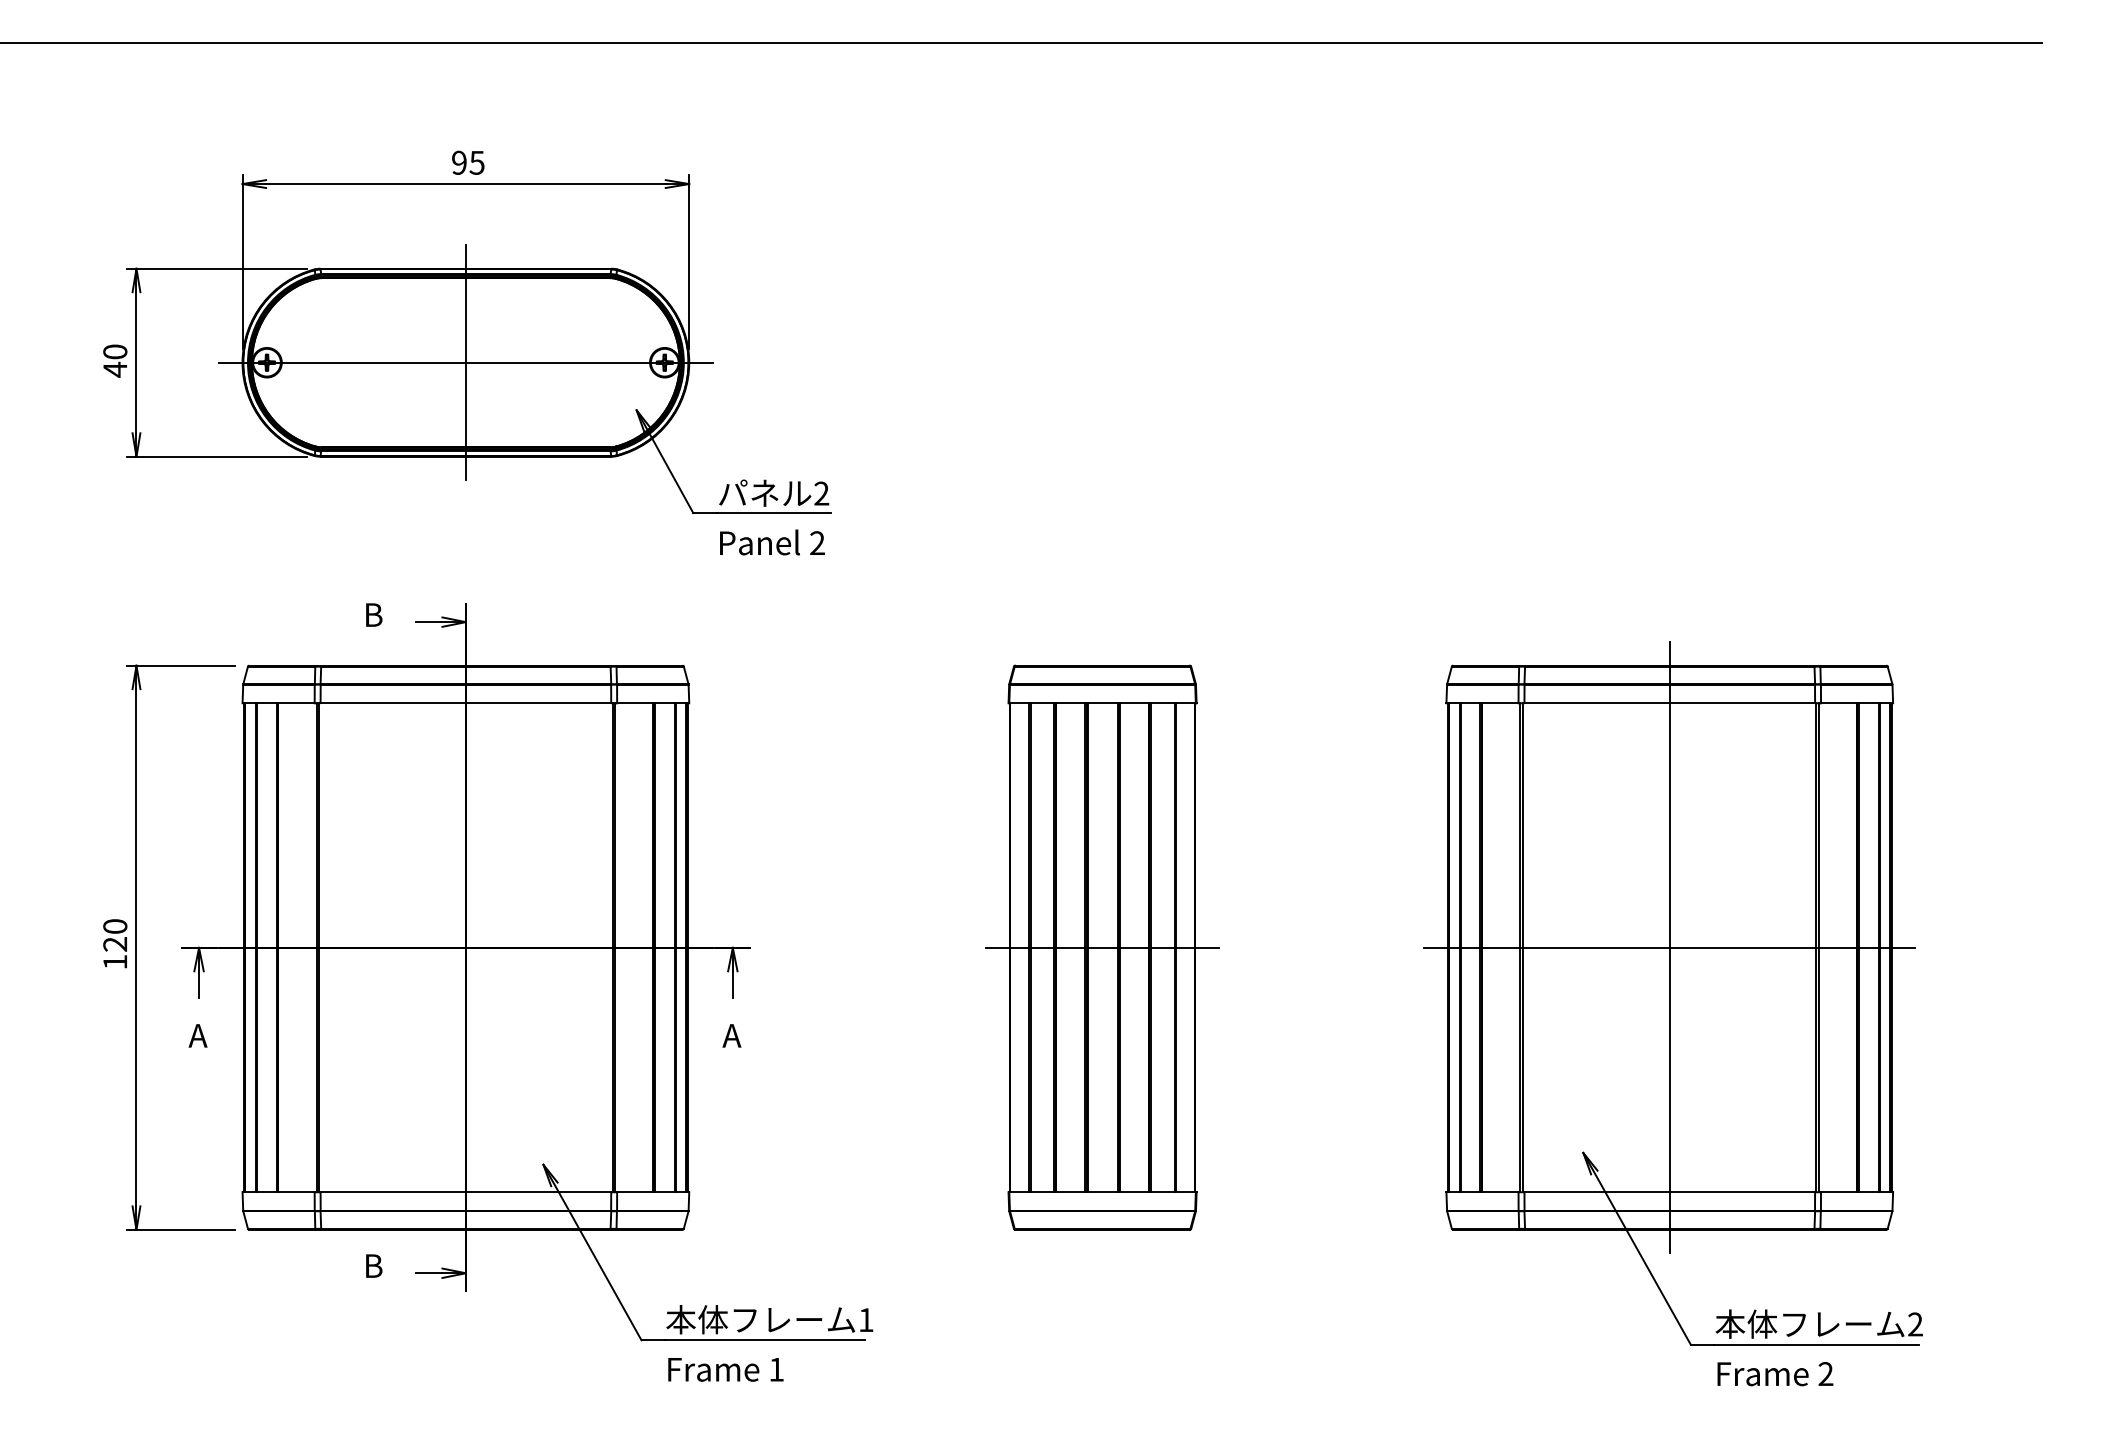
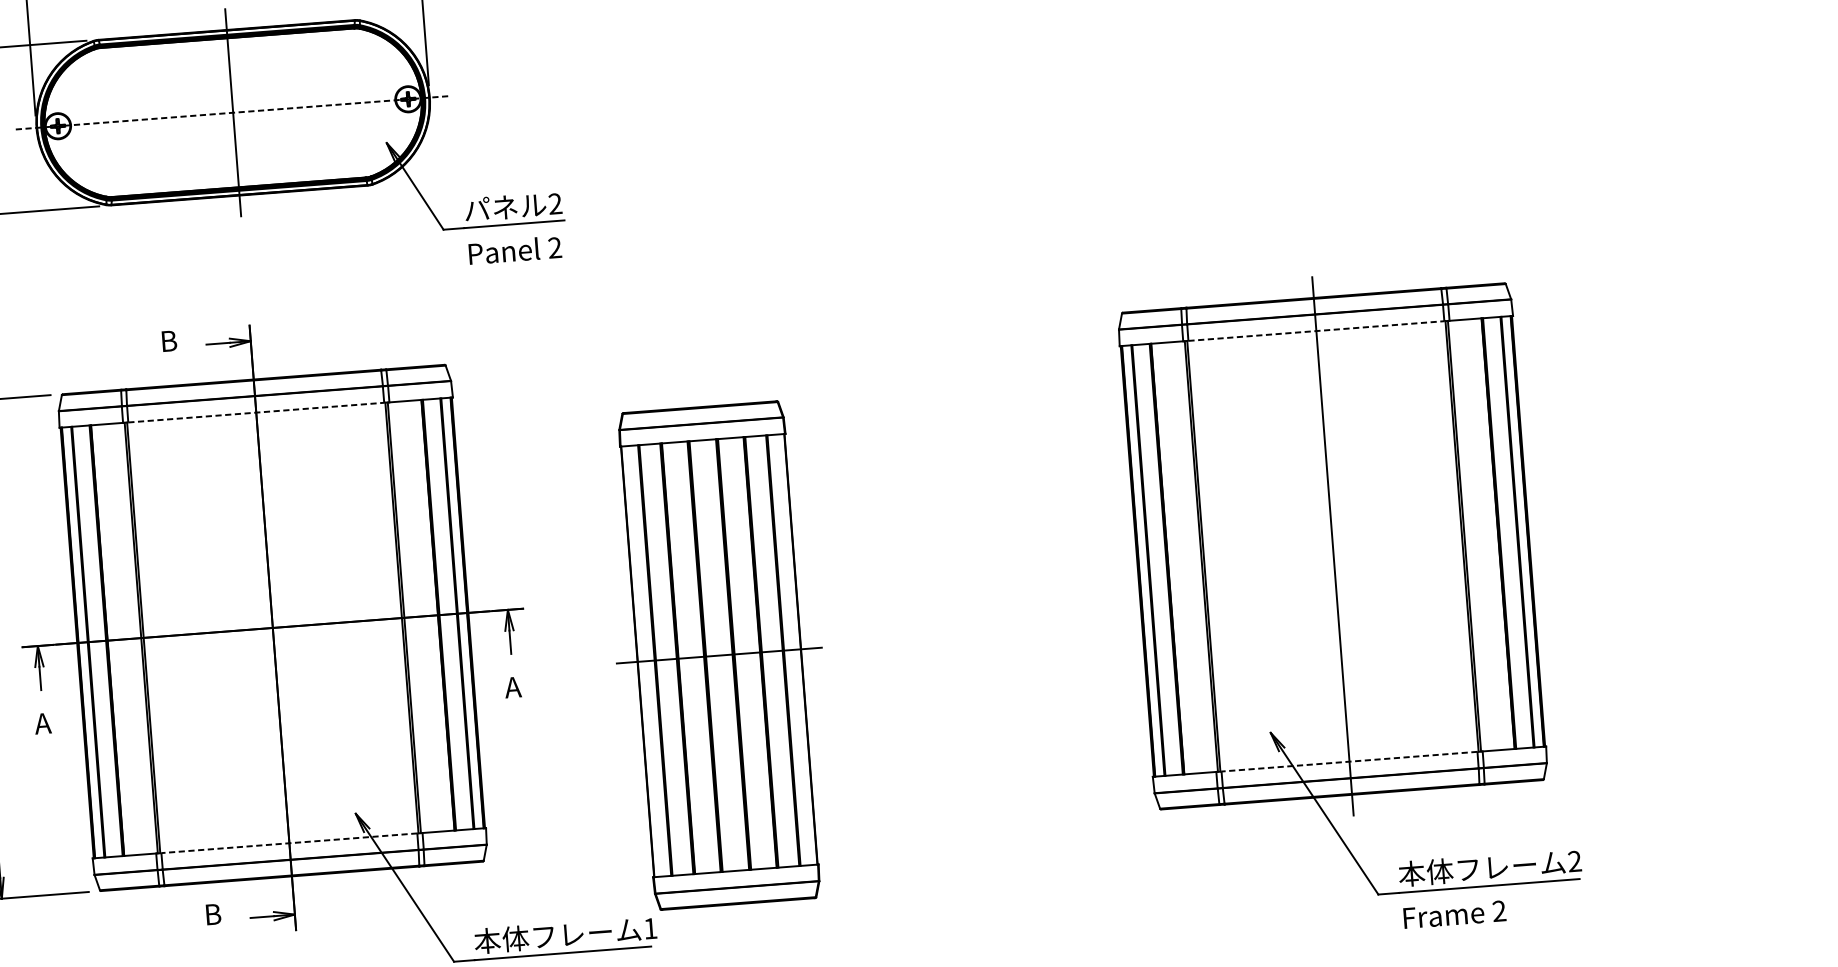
line: (465, 362) -> (232, 112), solid -> dashed
line: (466, 703) -> (256, 412), solid -> dashed
line: (1670, 703) -> (1317, 331), solid -> dashed
part: (1102, 947) -> (719, 655), moved
line: (1669, 947) -> (1332, 546), removed
line: (465, 1192) -> (289, 843), solid -> dashed
line: (1669, 1192) -> (1349, 761), solid -> dashed

